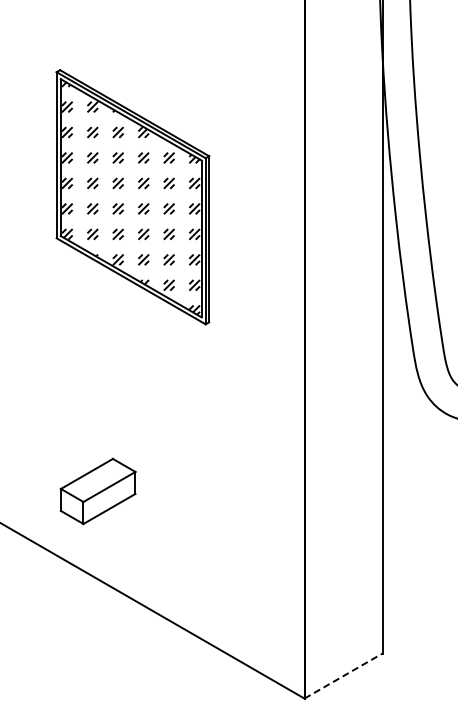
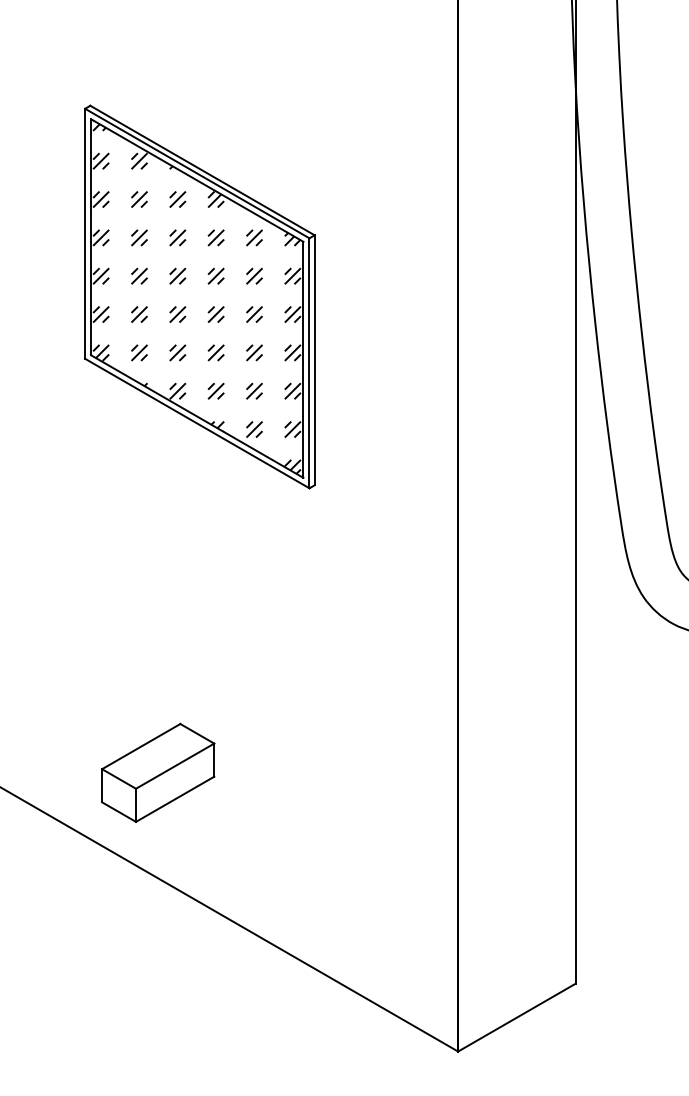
part: (97, 491) -> (157, 773), moved
line: (343, 675) -> (516, 1016), dashed -> solid

